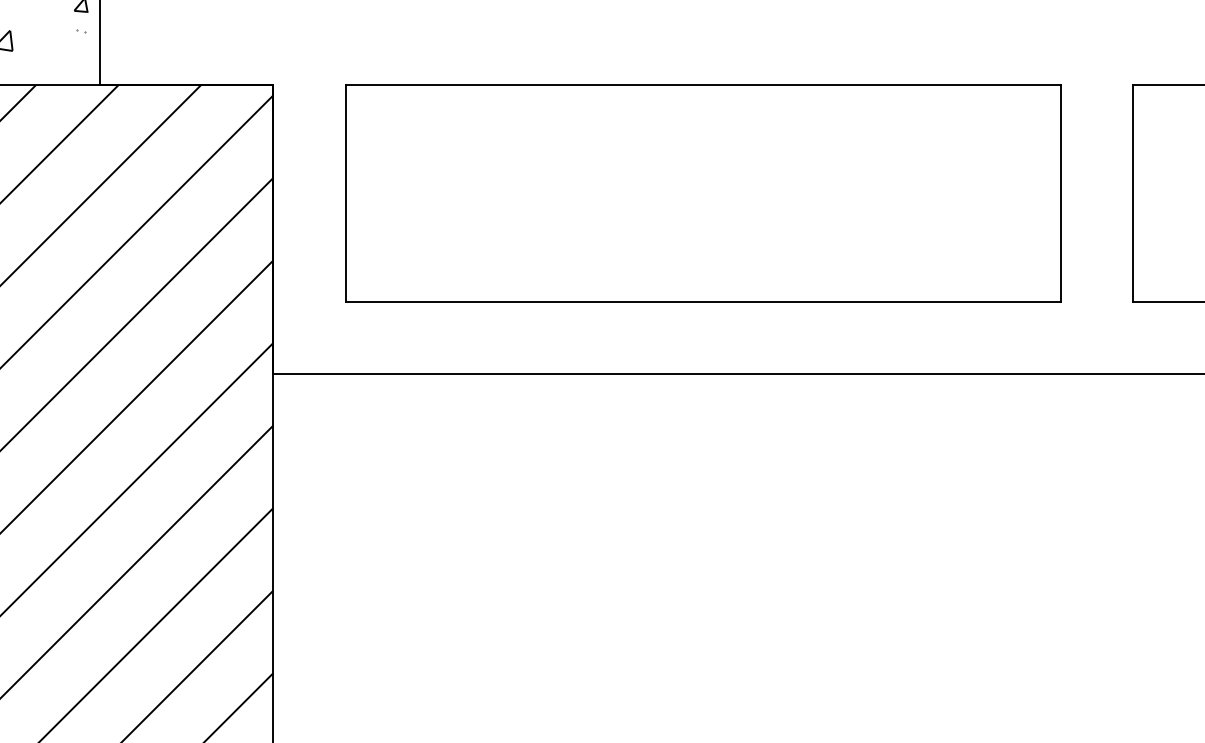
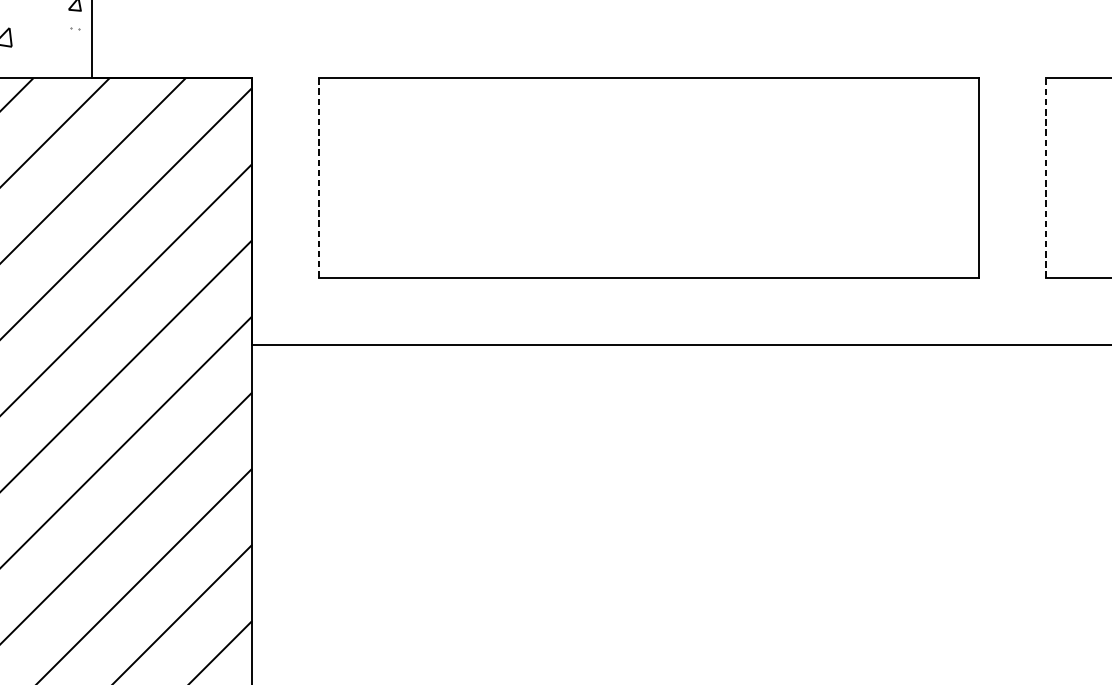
line: (1133, 192) -> (1045, 177), solid -> dashed
line: (345, 193) -> (318, 178), solid -> dashed

